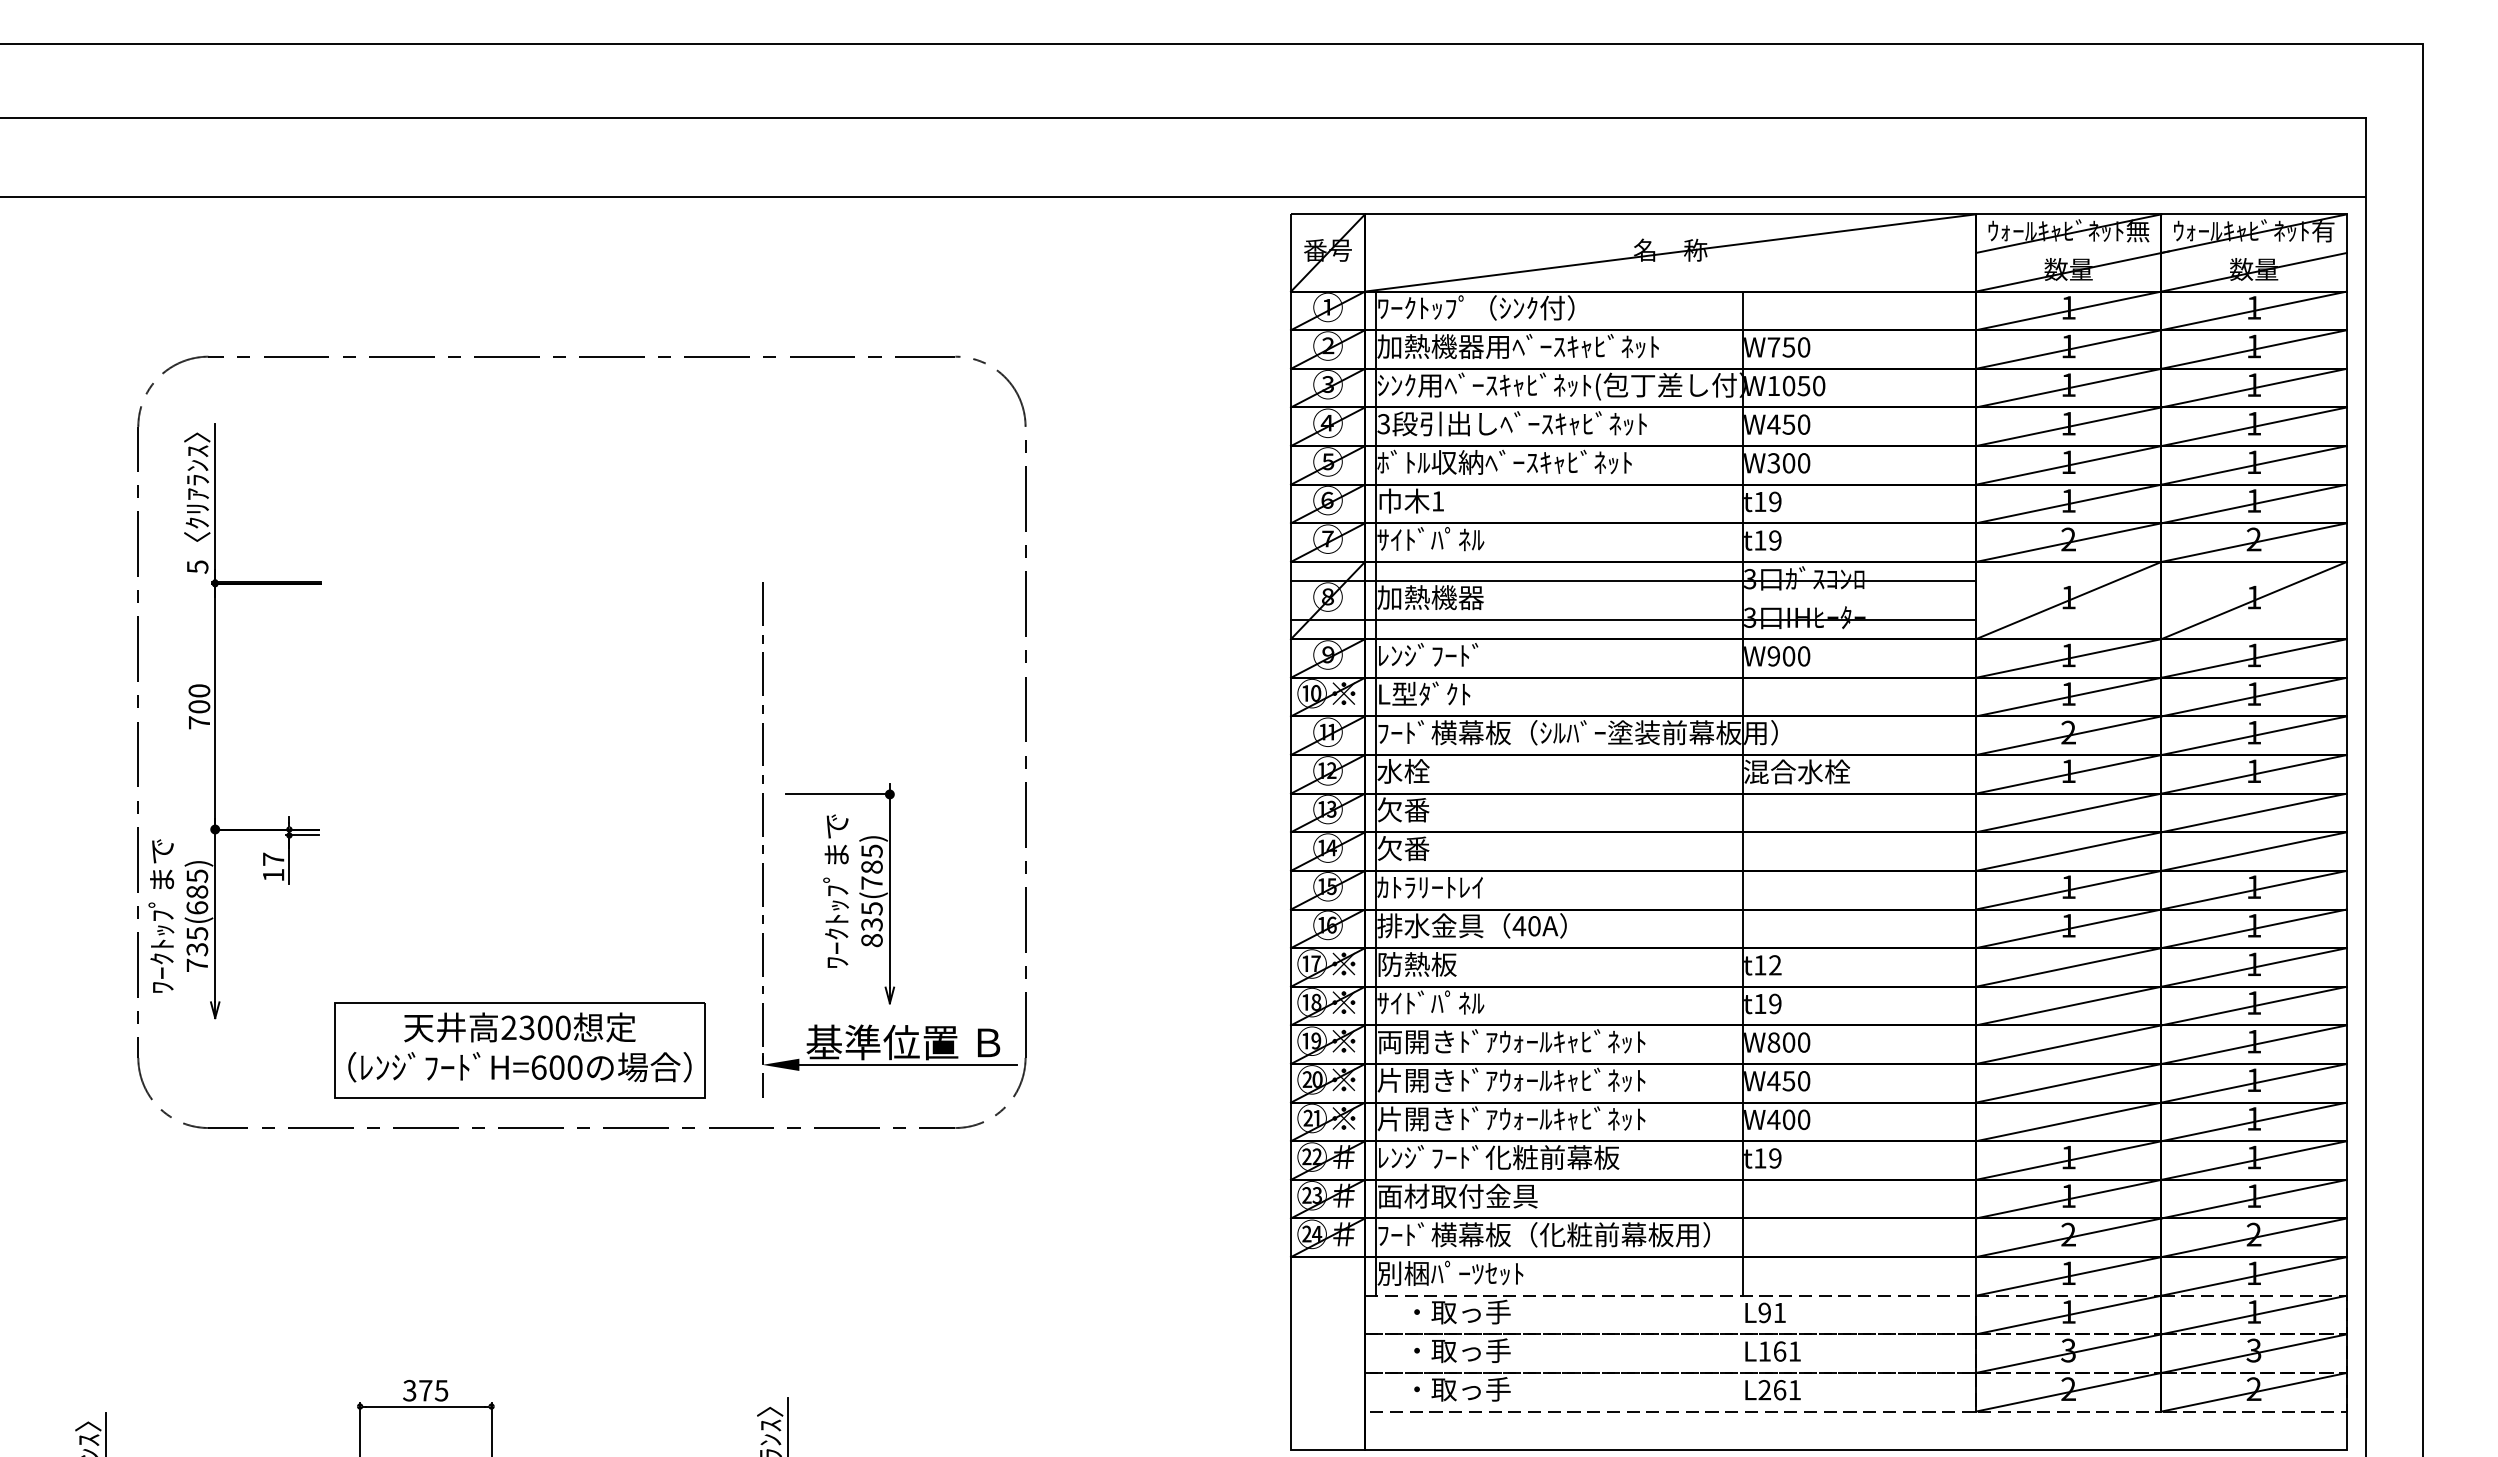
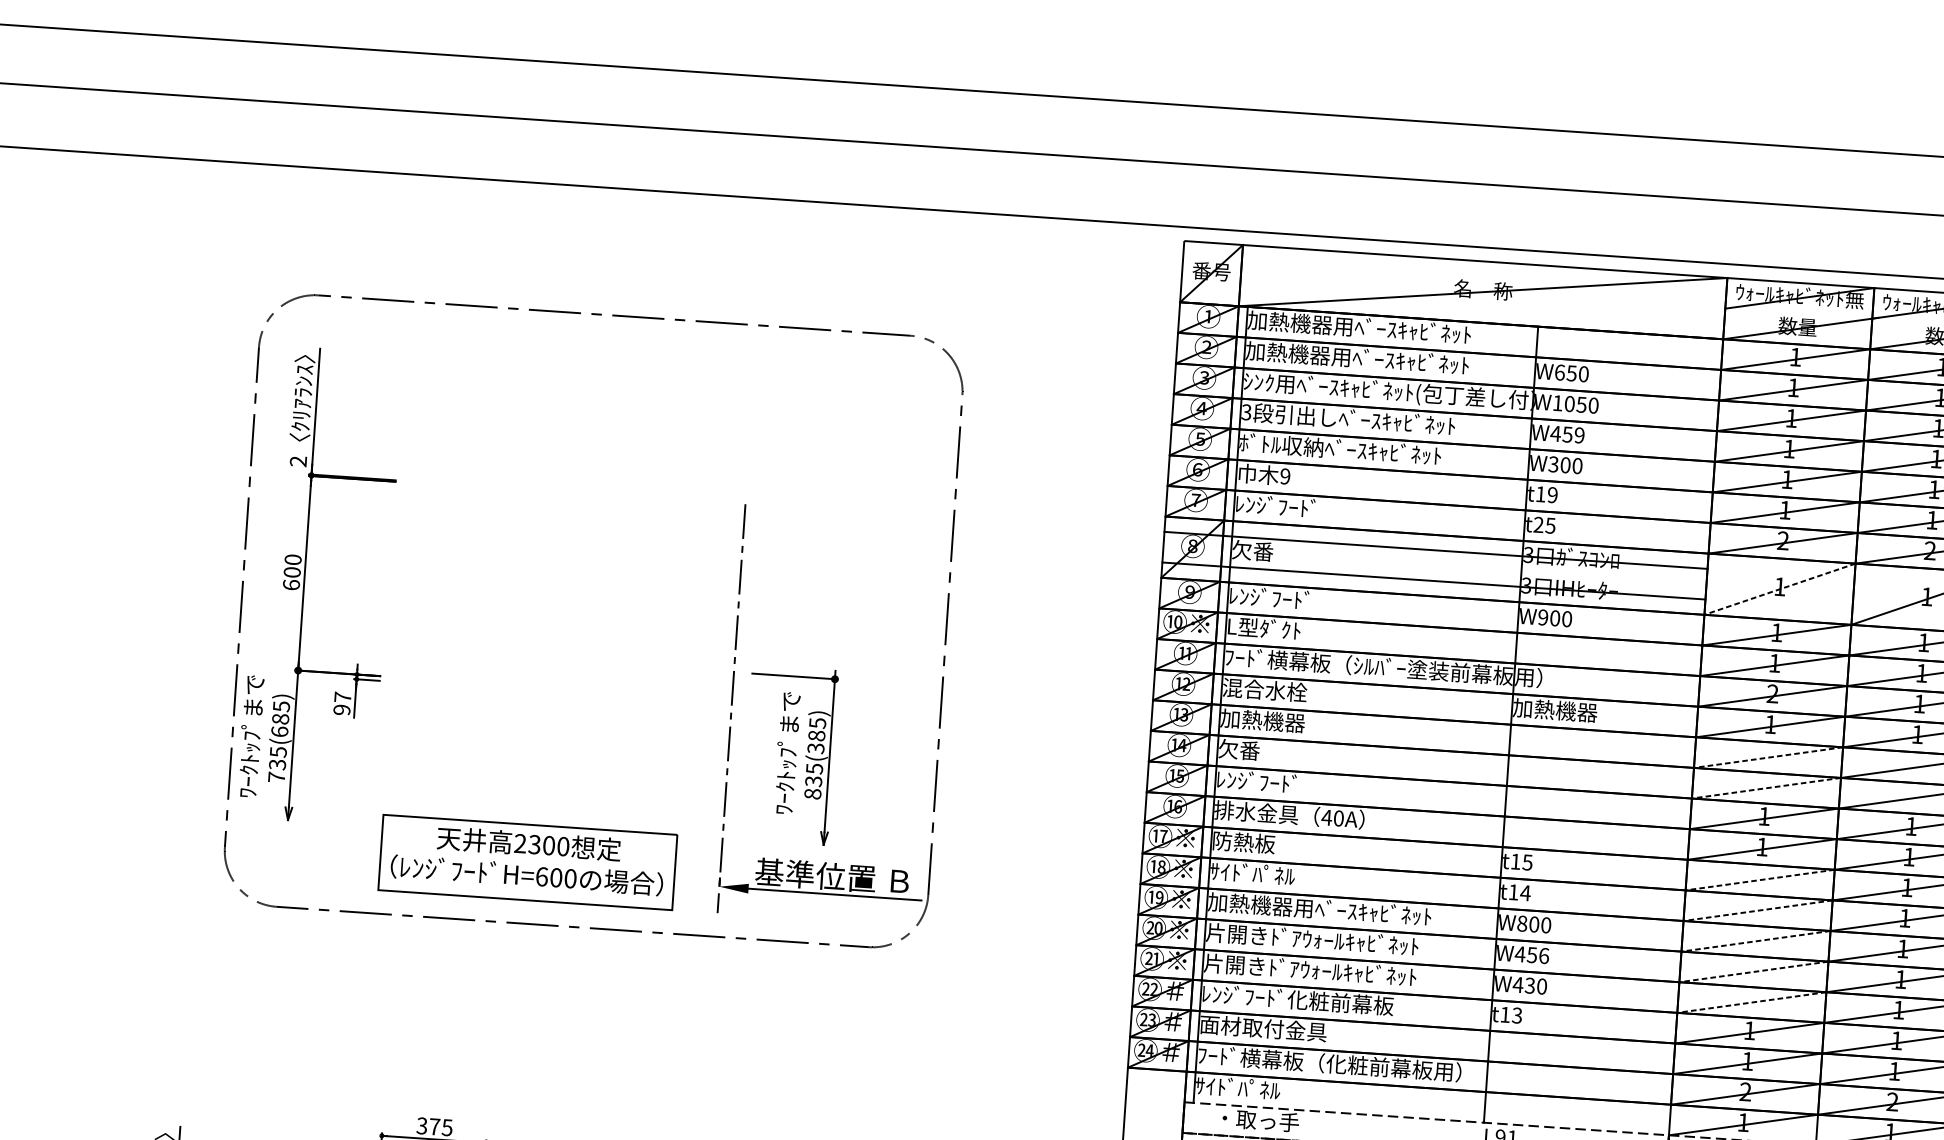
text: (1517, 307) -> (1358, 327), ﾜｰｸﾄｯﾌﾟ（ｼﾝｸ付） -> 加熱機器用ﾍﾞｰｽｷｬﾋﾞﾈｯﾄ
text: (1773, 347) -> (1559, 372), W750 -> W650
text: (1803, 424) -> (1579, 435), W450 -> W459
text: (1437, 501) -> (1284, 476), 1 -> 9
text: (1430, 539) -> (1277, 506), ｻｲﾄﾞﾊﾟﾈﾙ -> ﾚﾝｼﾞﾌｰﾄﾞ
text: (1767, 540) -> (1544, 525), t19 -> t25
text: (197, 566) -> (298, 461), 5 -> 2
text: (1430, 597) -> (1274, 552), 加熱機器 -> 欠番
line: (2068, 600) -> (1779, 589), solid -> dashed
text: (199, 722) -> (291, 584), 700 -> 600
text: (1430, 771) -> (1264, 690), 水栓 -> 混合水栓
text: (1797, 771) -> (1555, 710), 混合水栓 -> 加熱機器
text: (1430, 809) -> (1262, 720), 欠番 -> 加熱機器
line: (2068, 812) -> (1768, 757), solid -> dashed
line: (2068, 851) -> (1766, 788), solid -> dashed
text: (273, 874) -> (341, 709), 17 -> 97
text: (871, 882) -> (815, 748), 835(785) -> 835(385)
text: (1429, 886) -> (1257, 781), ｶﾄﾗﾘｰﾄﾚｲ -> ﾚﾝｼﾞﾌｰﾄﾞ
text: (1775, 965) -> (1527, 862), t12 -> t15
line: (2068, 967) -> (1759, 880), solid -> dashed
text: (1775, 1003) -> (1525, 892), t19 -> t14
line: (2068, 1006) -> (1757, 911), solid -> dashed
text: (1517, 1041) -> (1319, 908), 両開きﾄﾞｱｳｫｰﾙｷｬﾋﾞﾈｯﾄ -> 加熱機器用ﾍﾞｰｽｷｬﾋﾞﾈｯﾄ
line: (2068, 1044) -> (1755, 941), solid -> dashed
text: (1804, 1081) -> (1544, 956), W450 -> W456
line: (2068, 1083) -> (1753, 972), solid -> dashed
text: (1788, 1119) -> (1529, 985), W400 -> W430
line: (2068, 1121) -> (1751, 1002), solid -> dashed
text: (1775, 1158) -> (1517, 1015), t19 -> t13
text: (1450, 1272) -> (1253, 1088), 別梱ﾊﾟｰﾂｾｯﾄ -> ｻｲﾄﾞﾊﾟﾈﾙ

